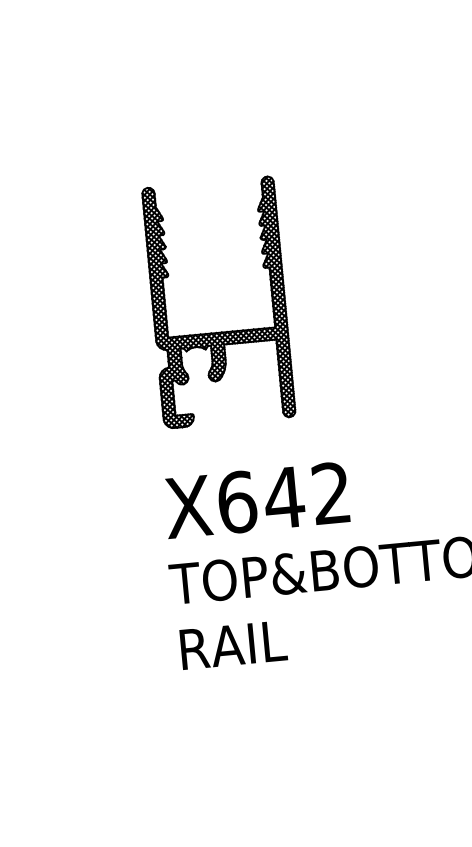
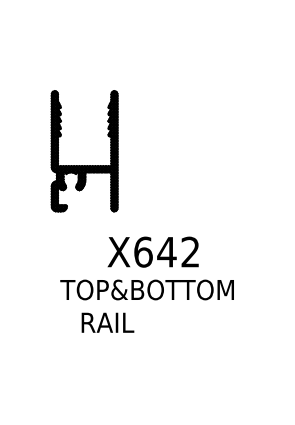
part: (221, 330) -> (84, 165), moved
text: (255, 499) -> (152, 251), moved
text: (232, 644) -> (107, 322), moved

